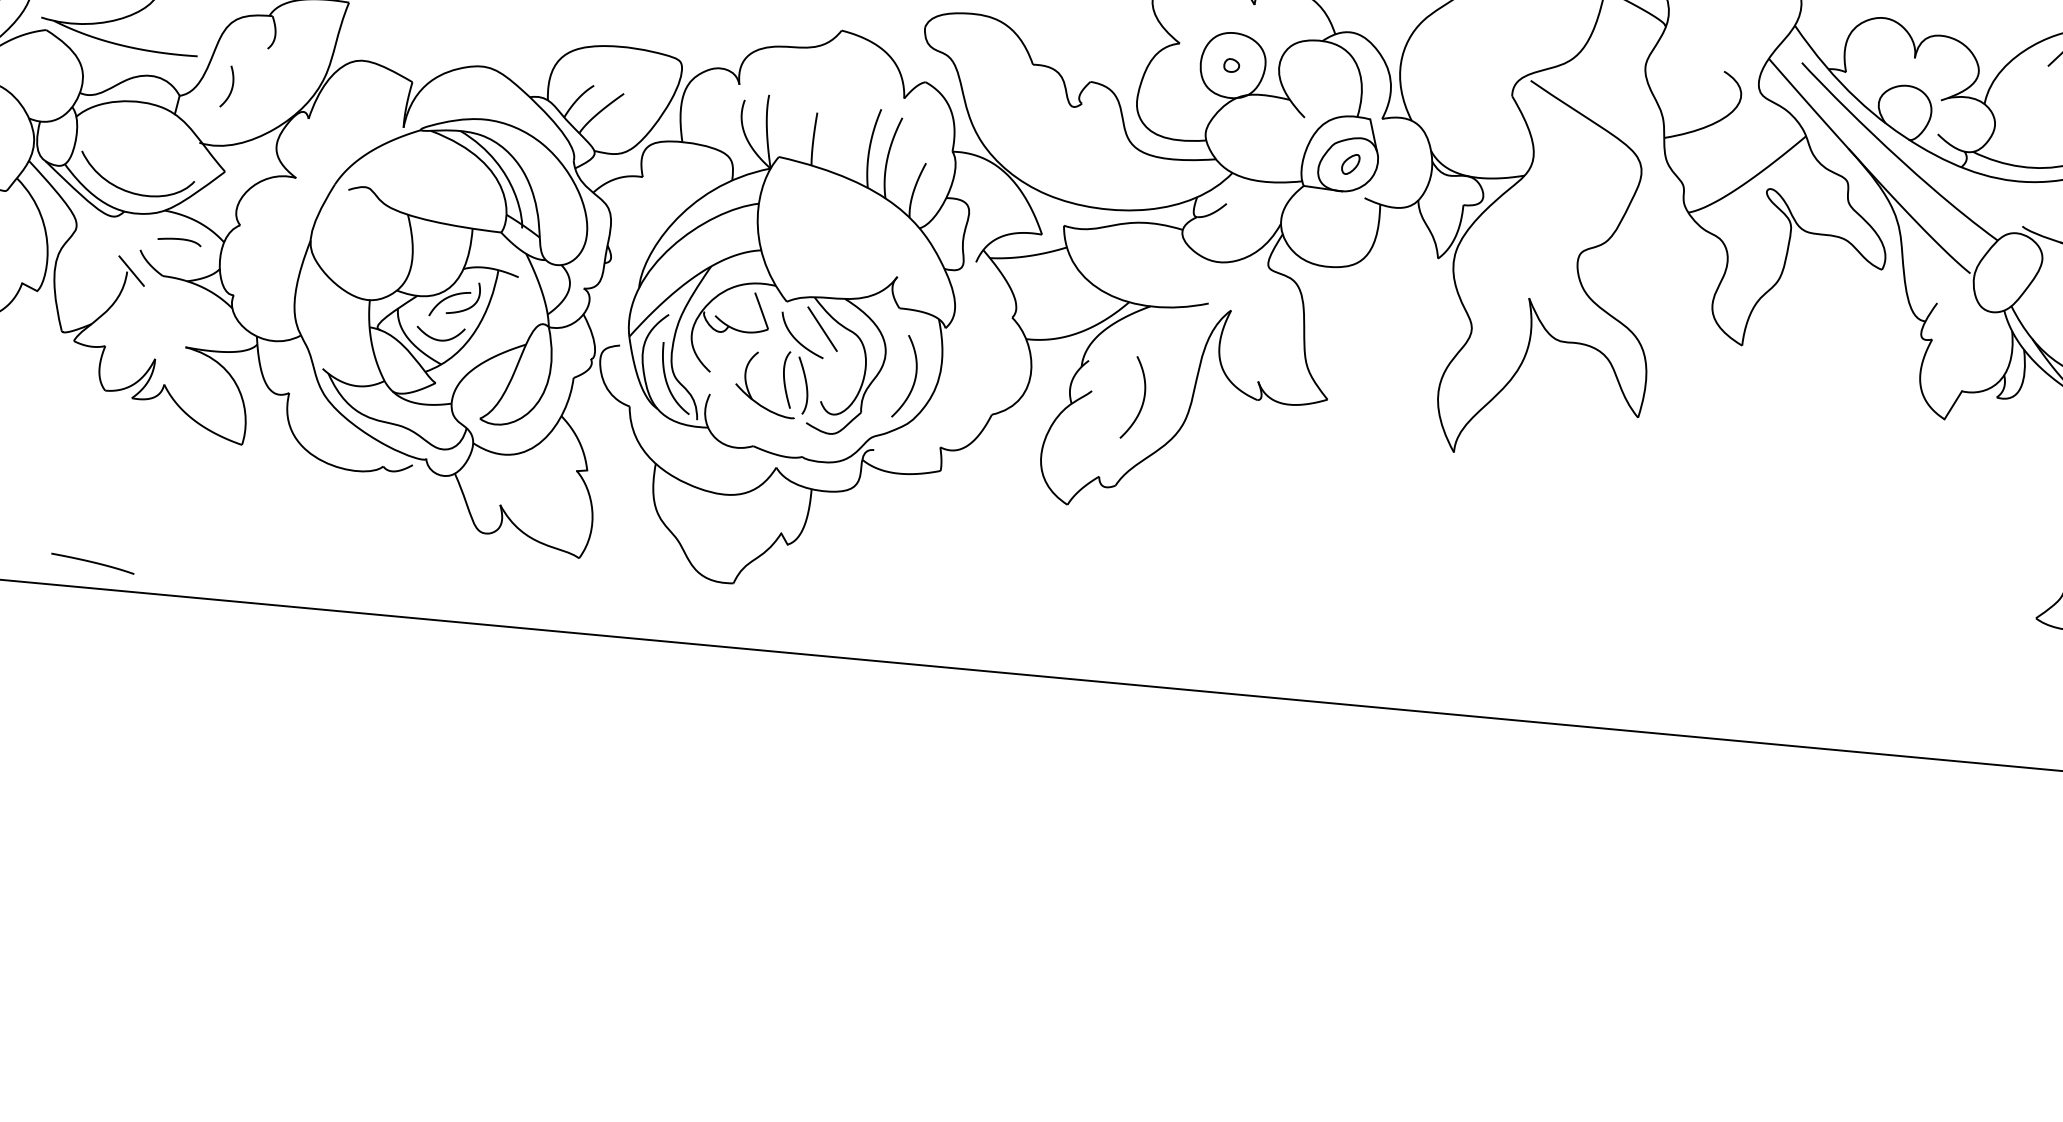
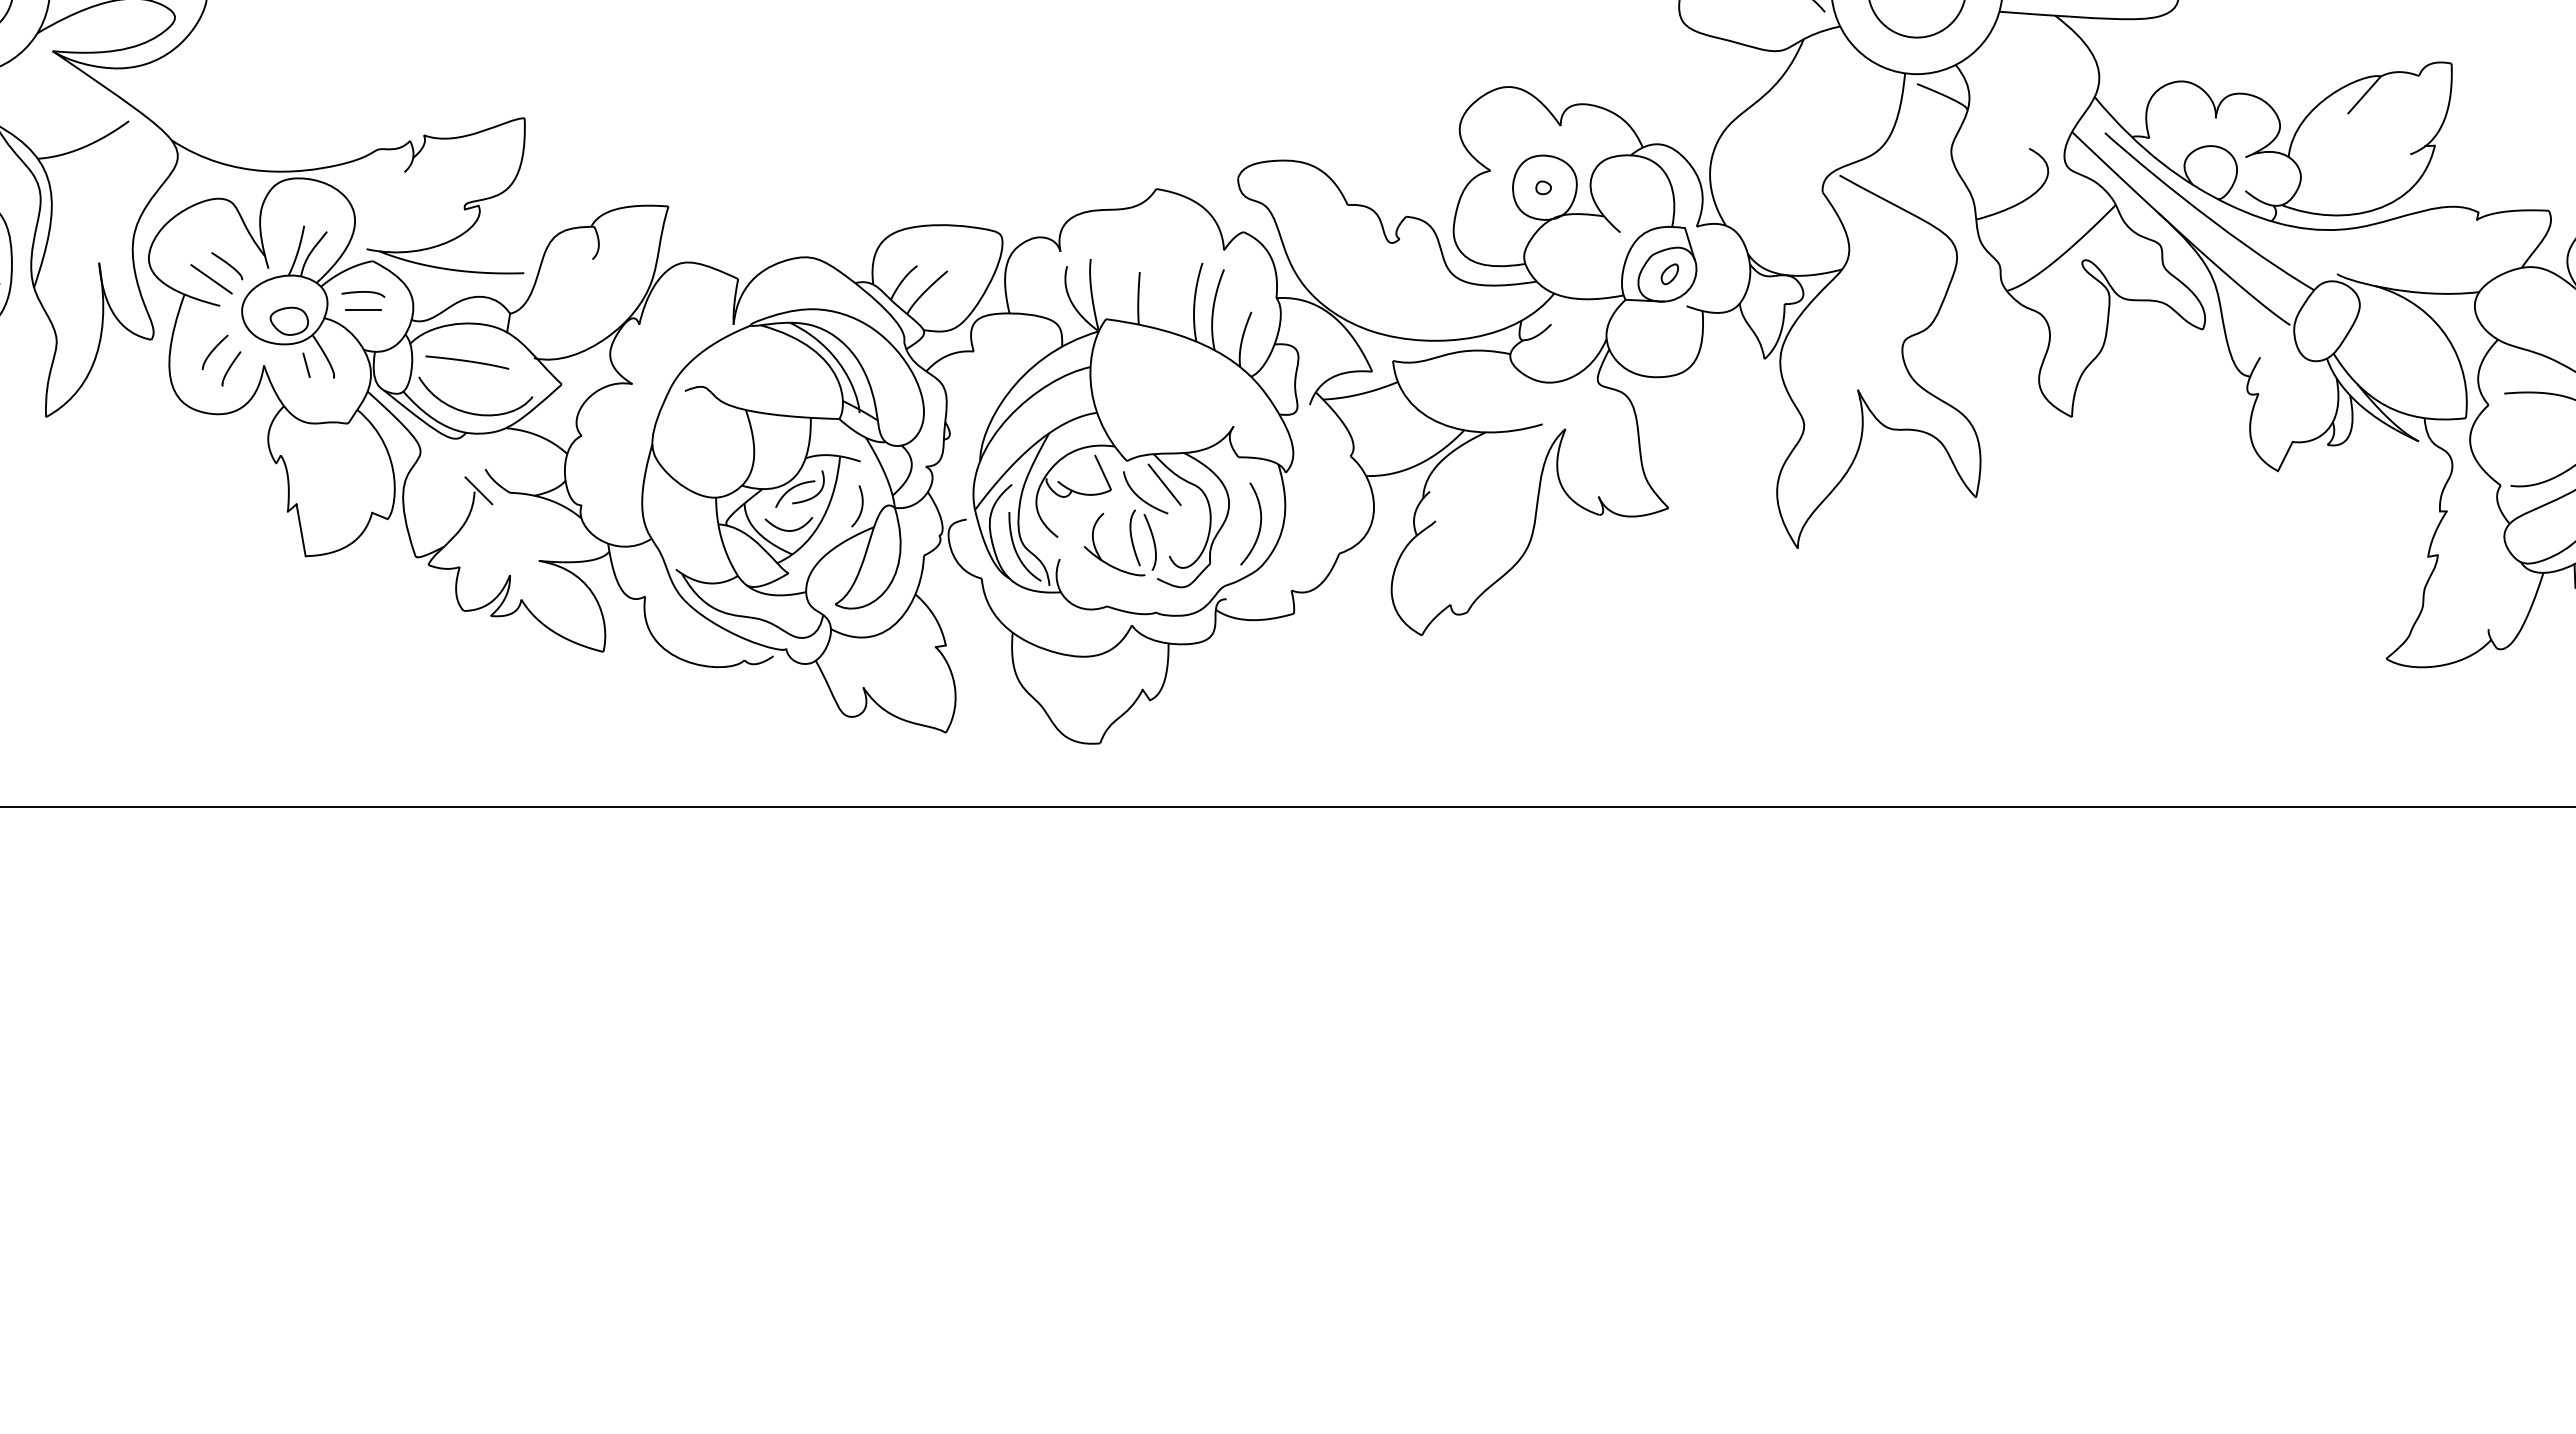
line: (31, 77) -> (362, 309), added
curve: (231, 87) -> (861, 506), moved
curve: (179, 239) -> (363, 292), moved
curve: (1142, 399) -> (1486, 524), removed
curve: (92, 563) -> (467, 362), moved

